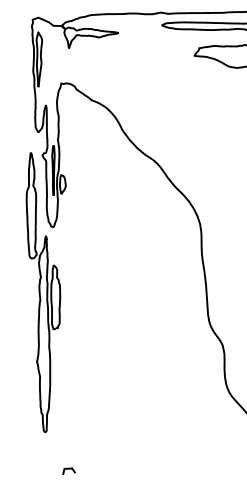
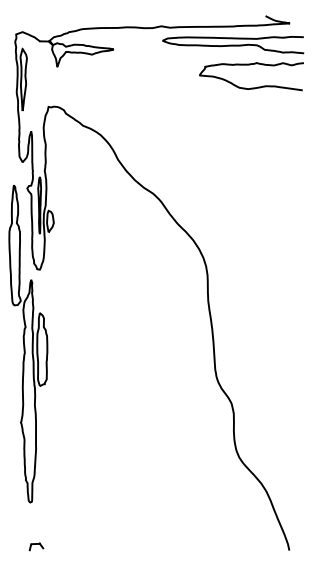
curve: (69, 469) -> (36, 544), moved

